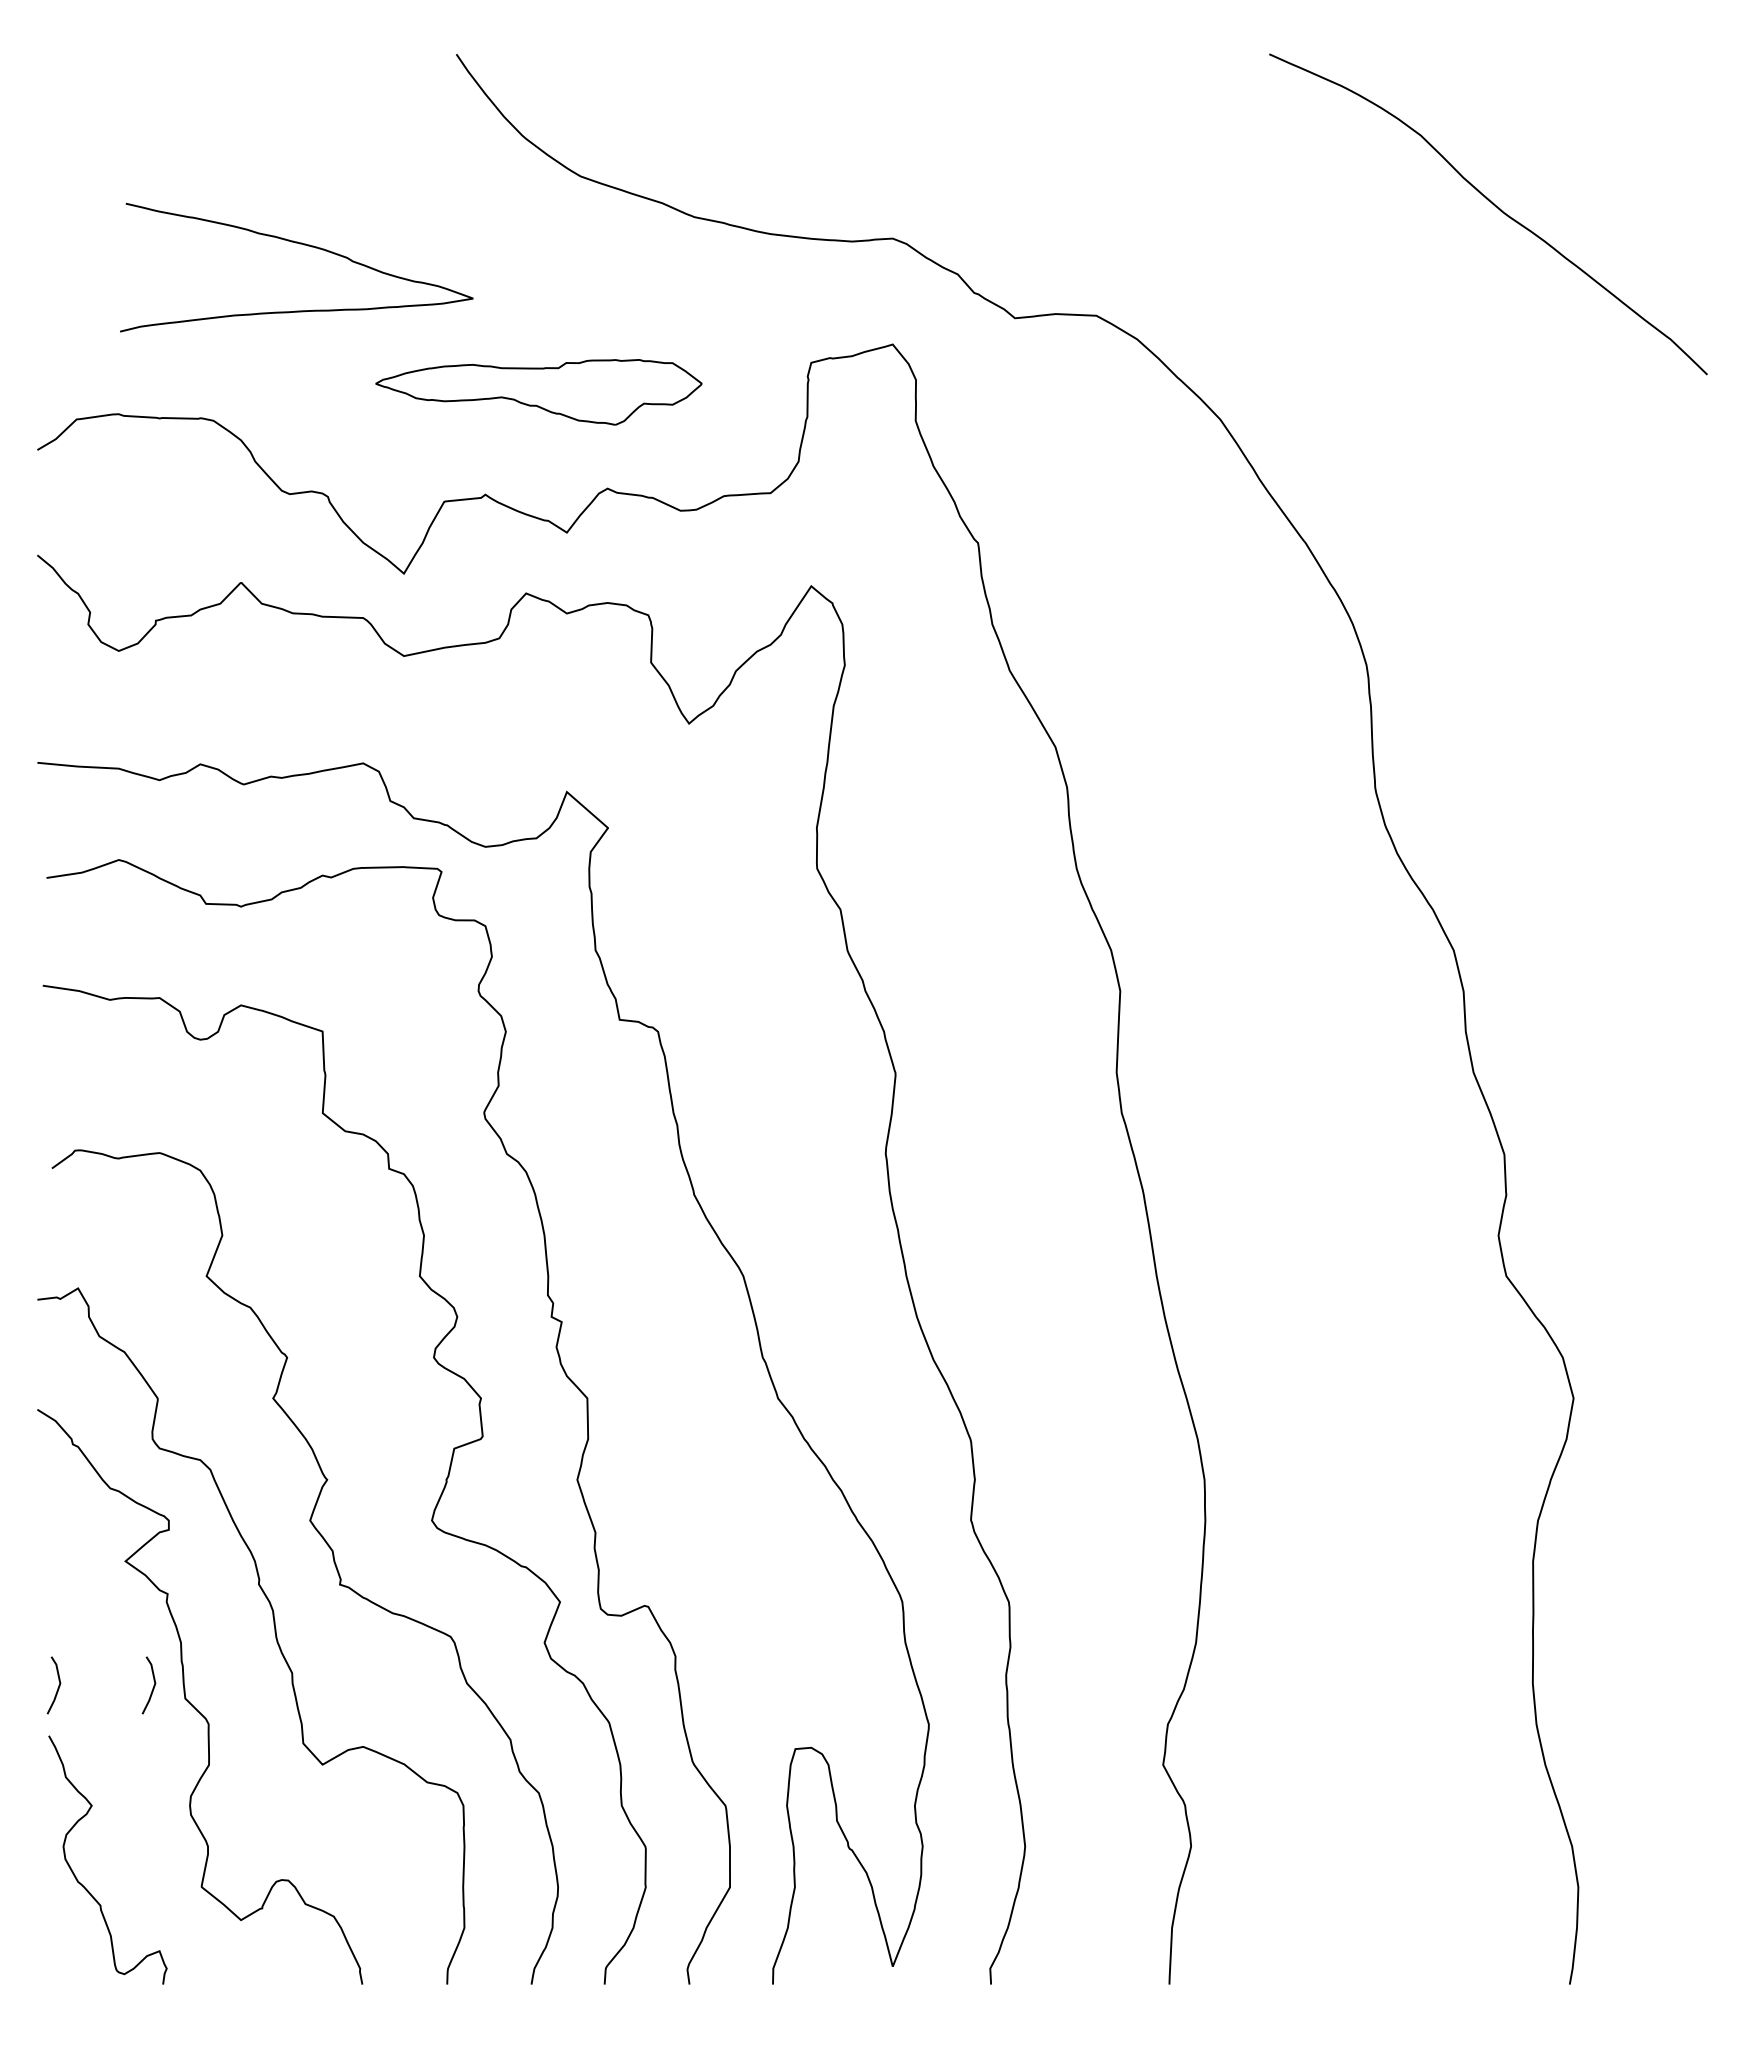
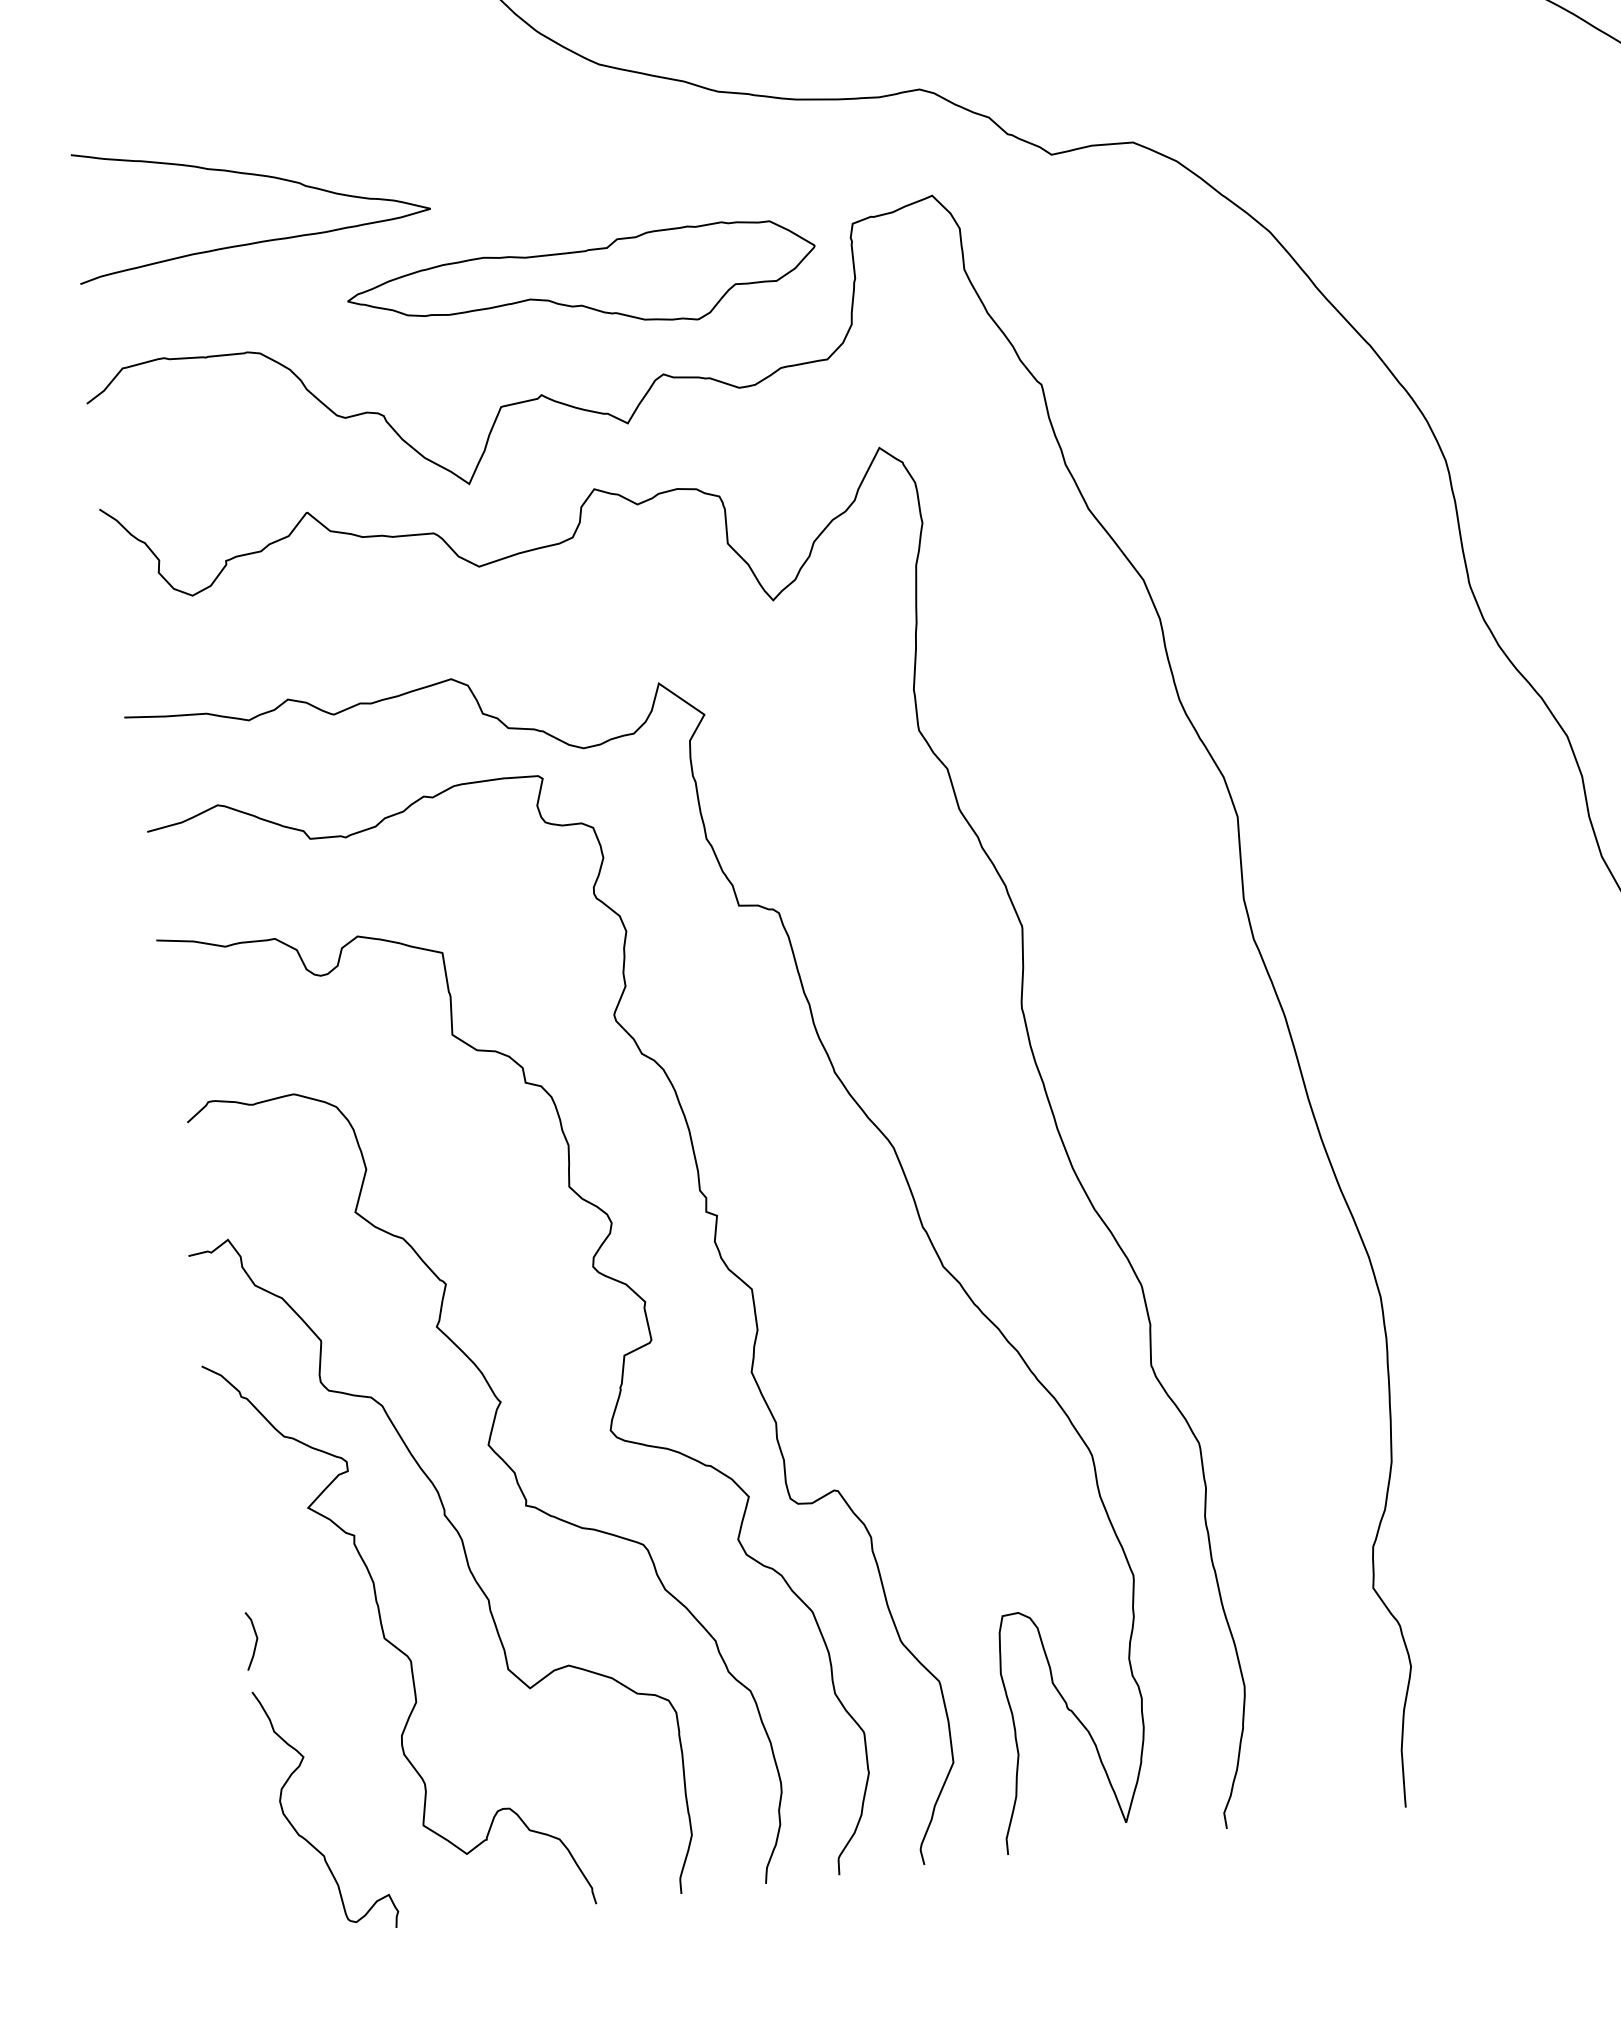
curve: (299, 244) -> (249, 175), moved
part: (538, 392) -> (582, 286), size x1.43
line: (153, 1685) -> (351, 1629), removed

